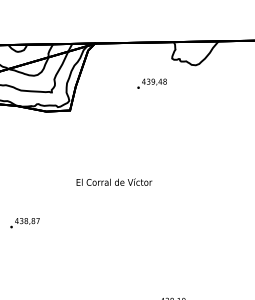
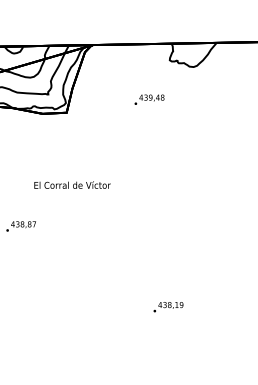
text: (152, 83) -> (149, 99), moved
text: (114, 181) -> (72, 184), moved

